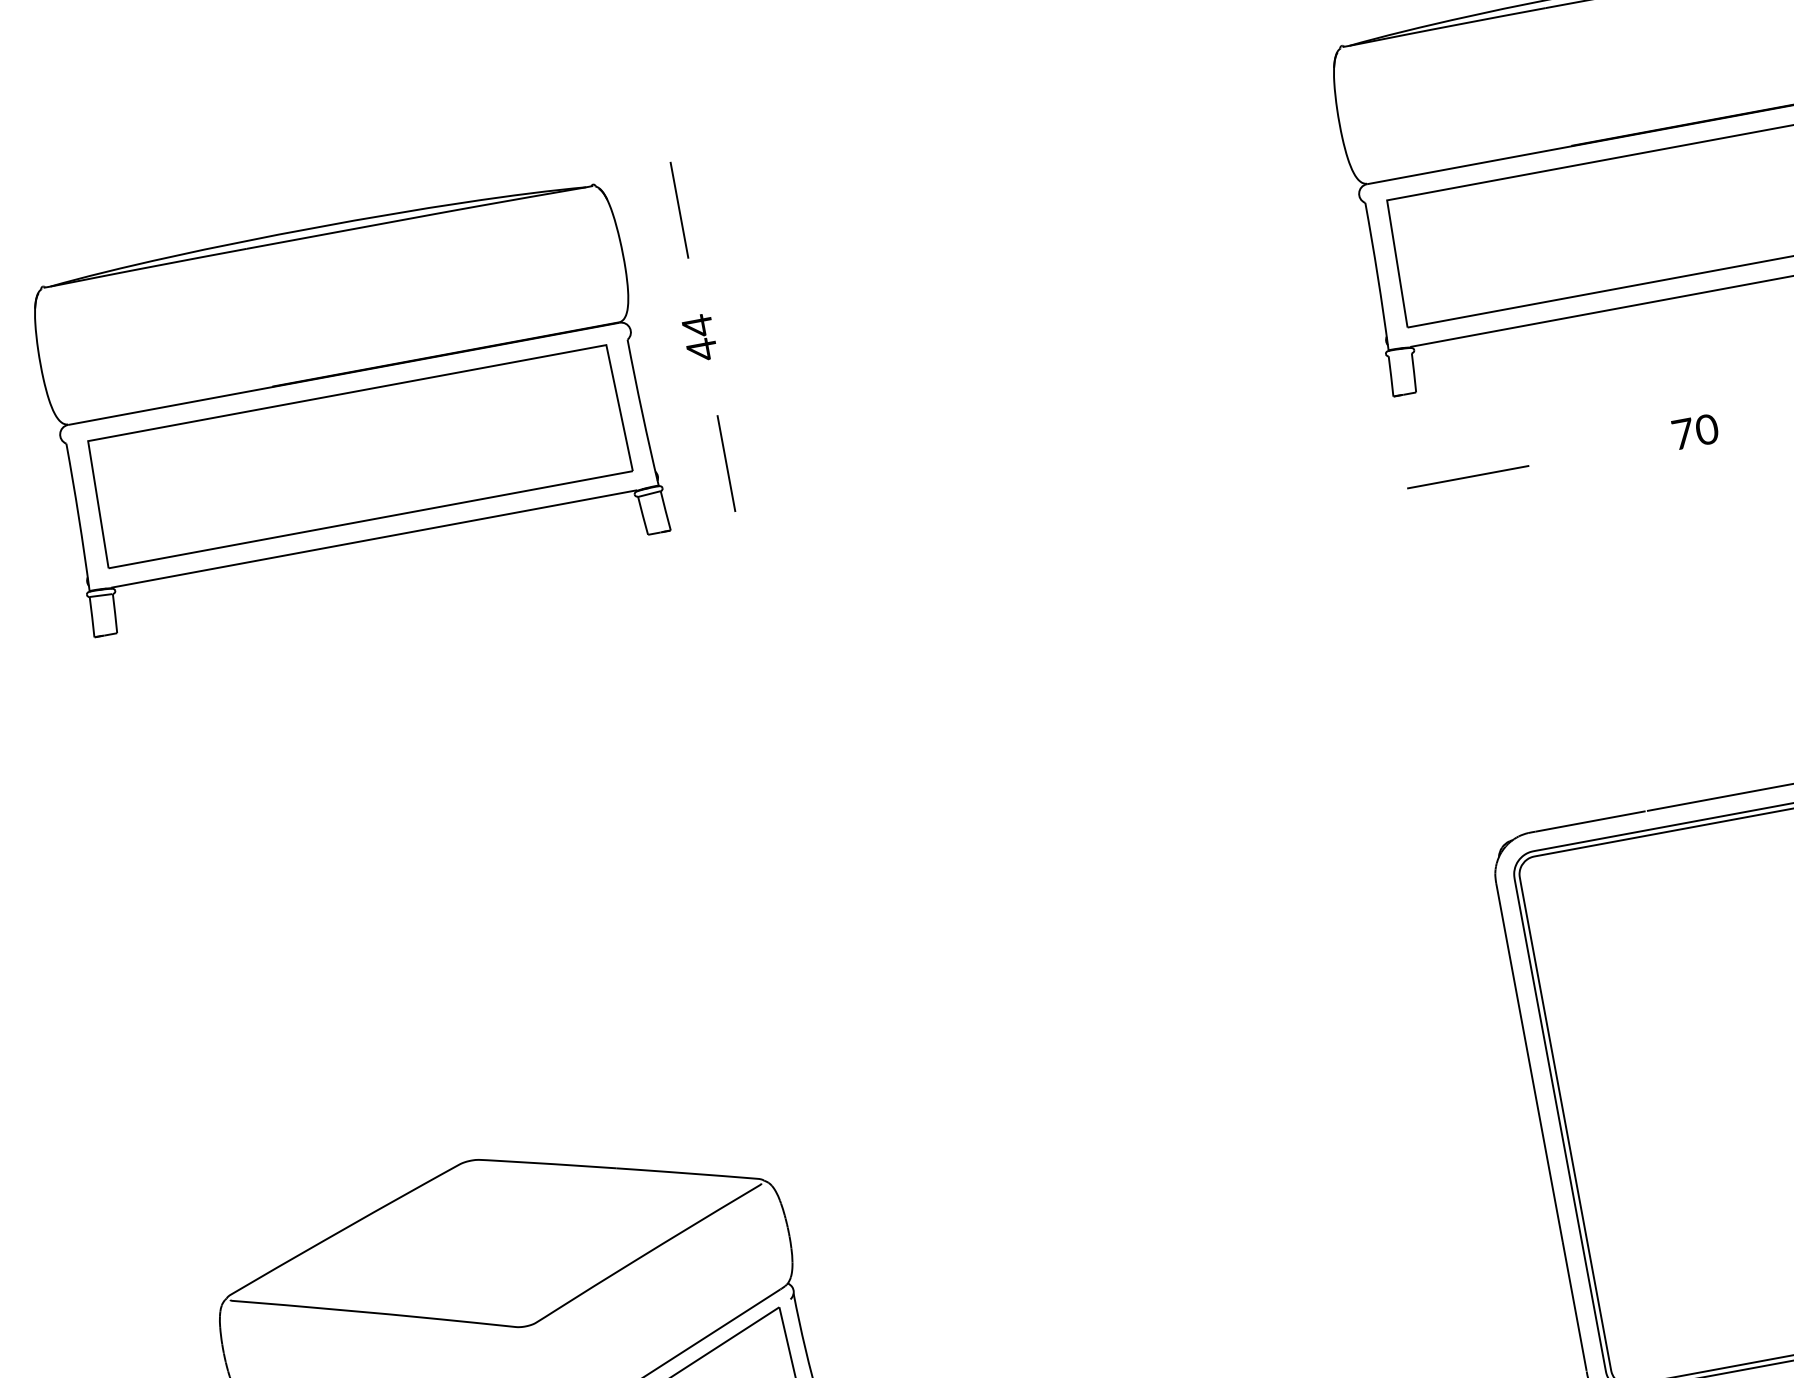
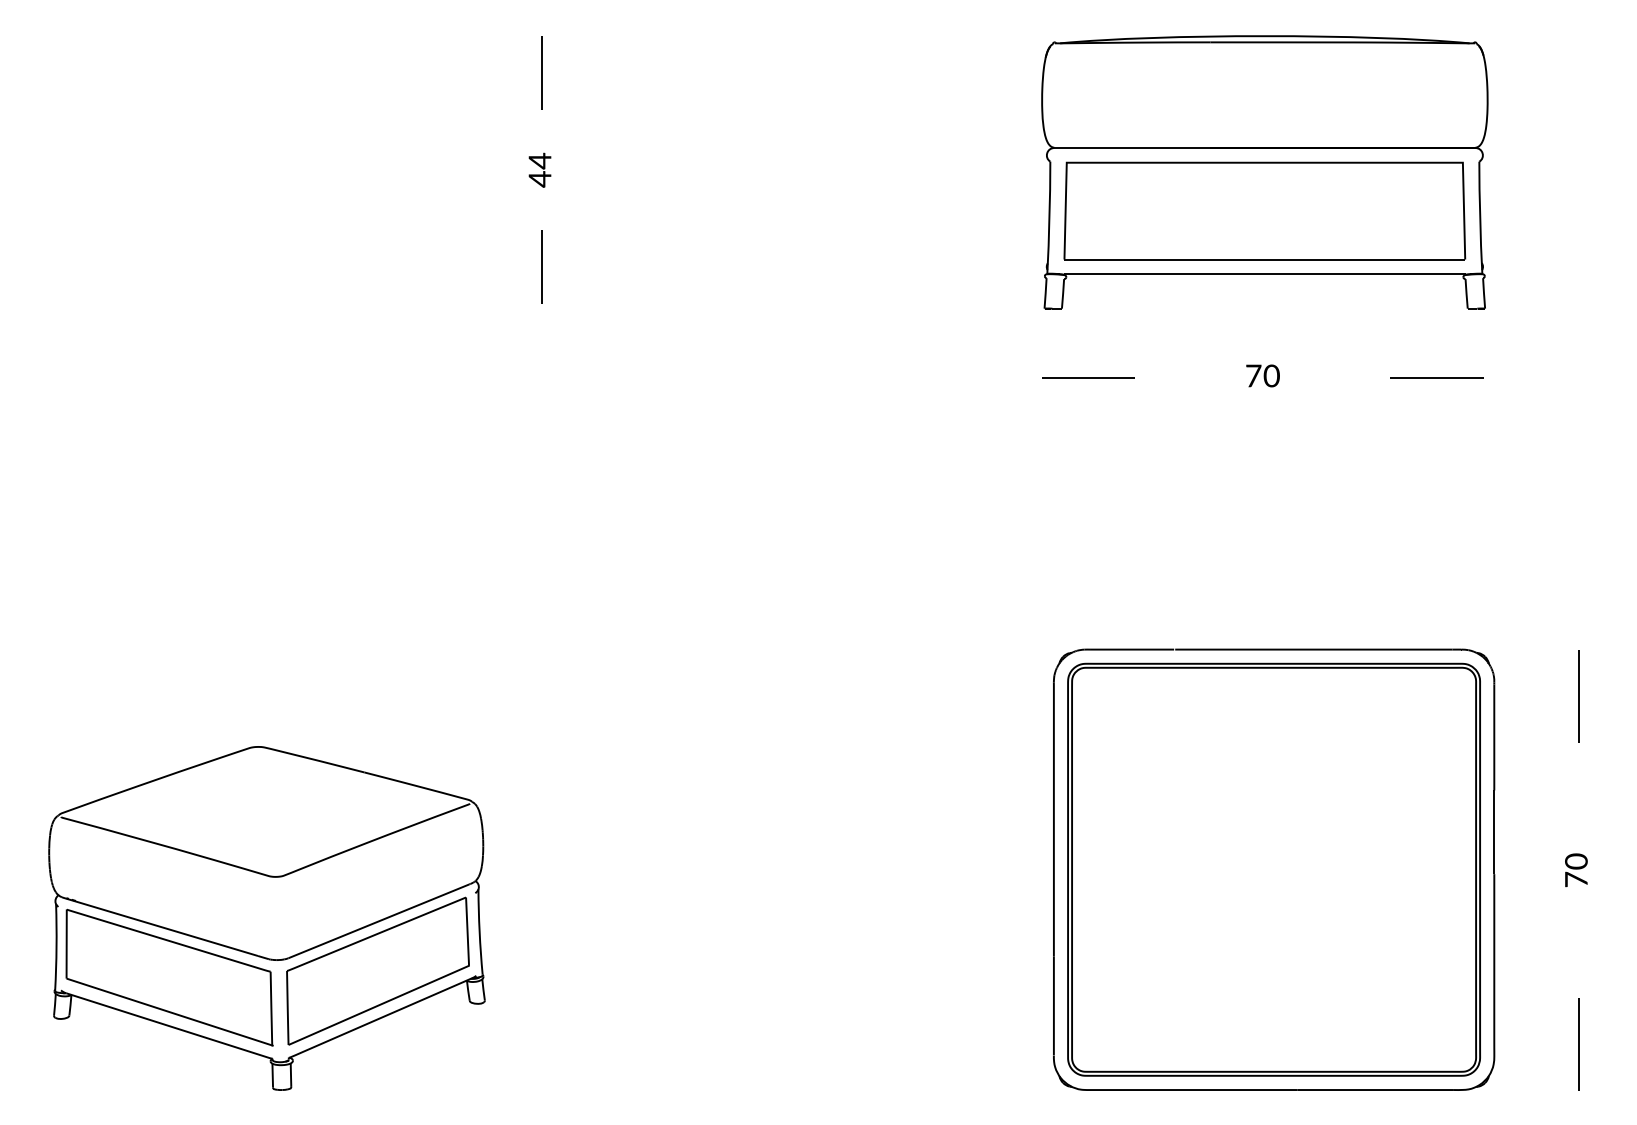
part: (349, 405) -> (271, 172), removed

